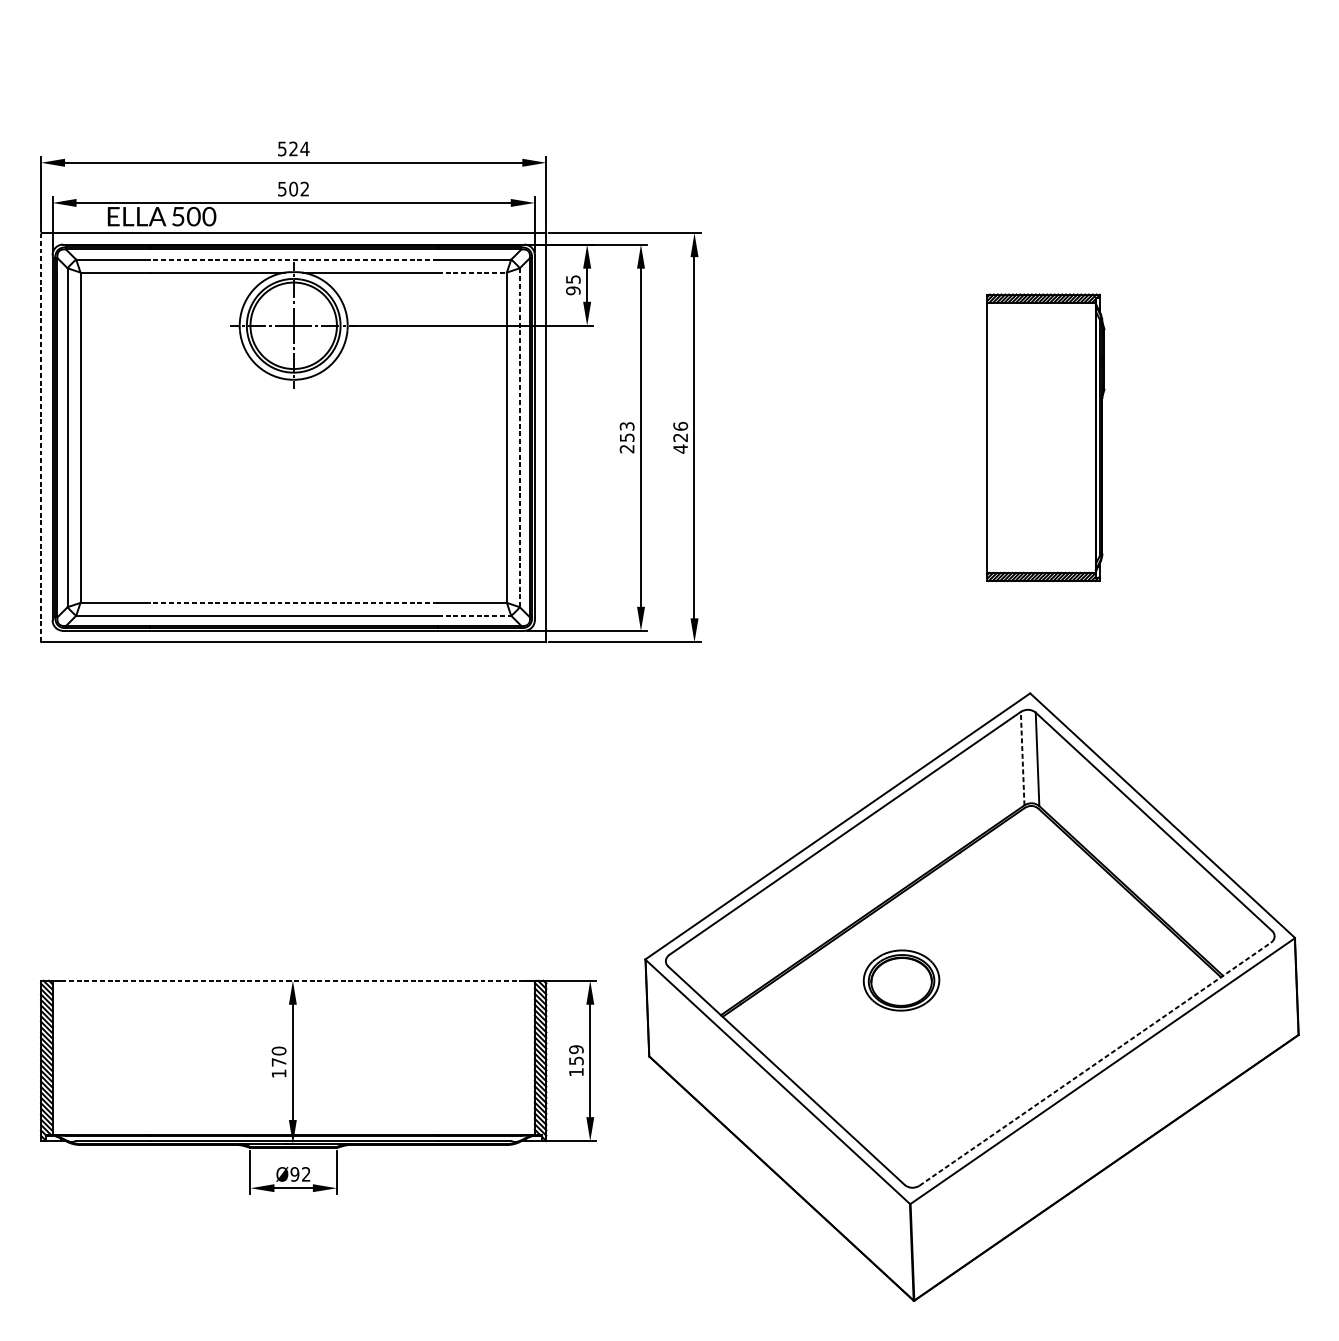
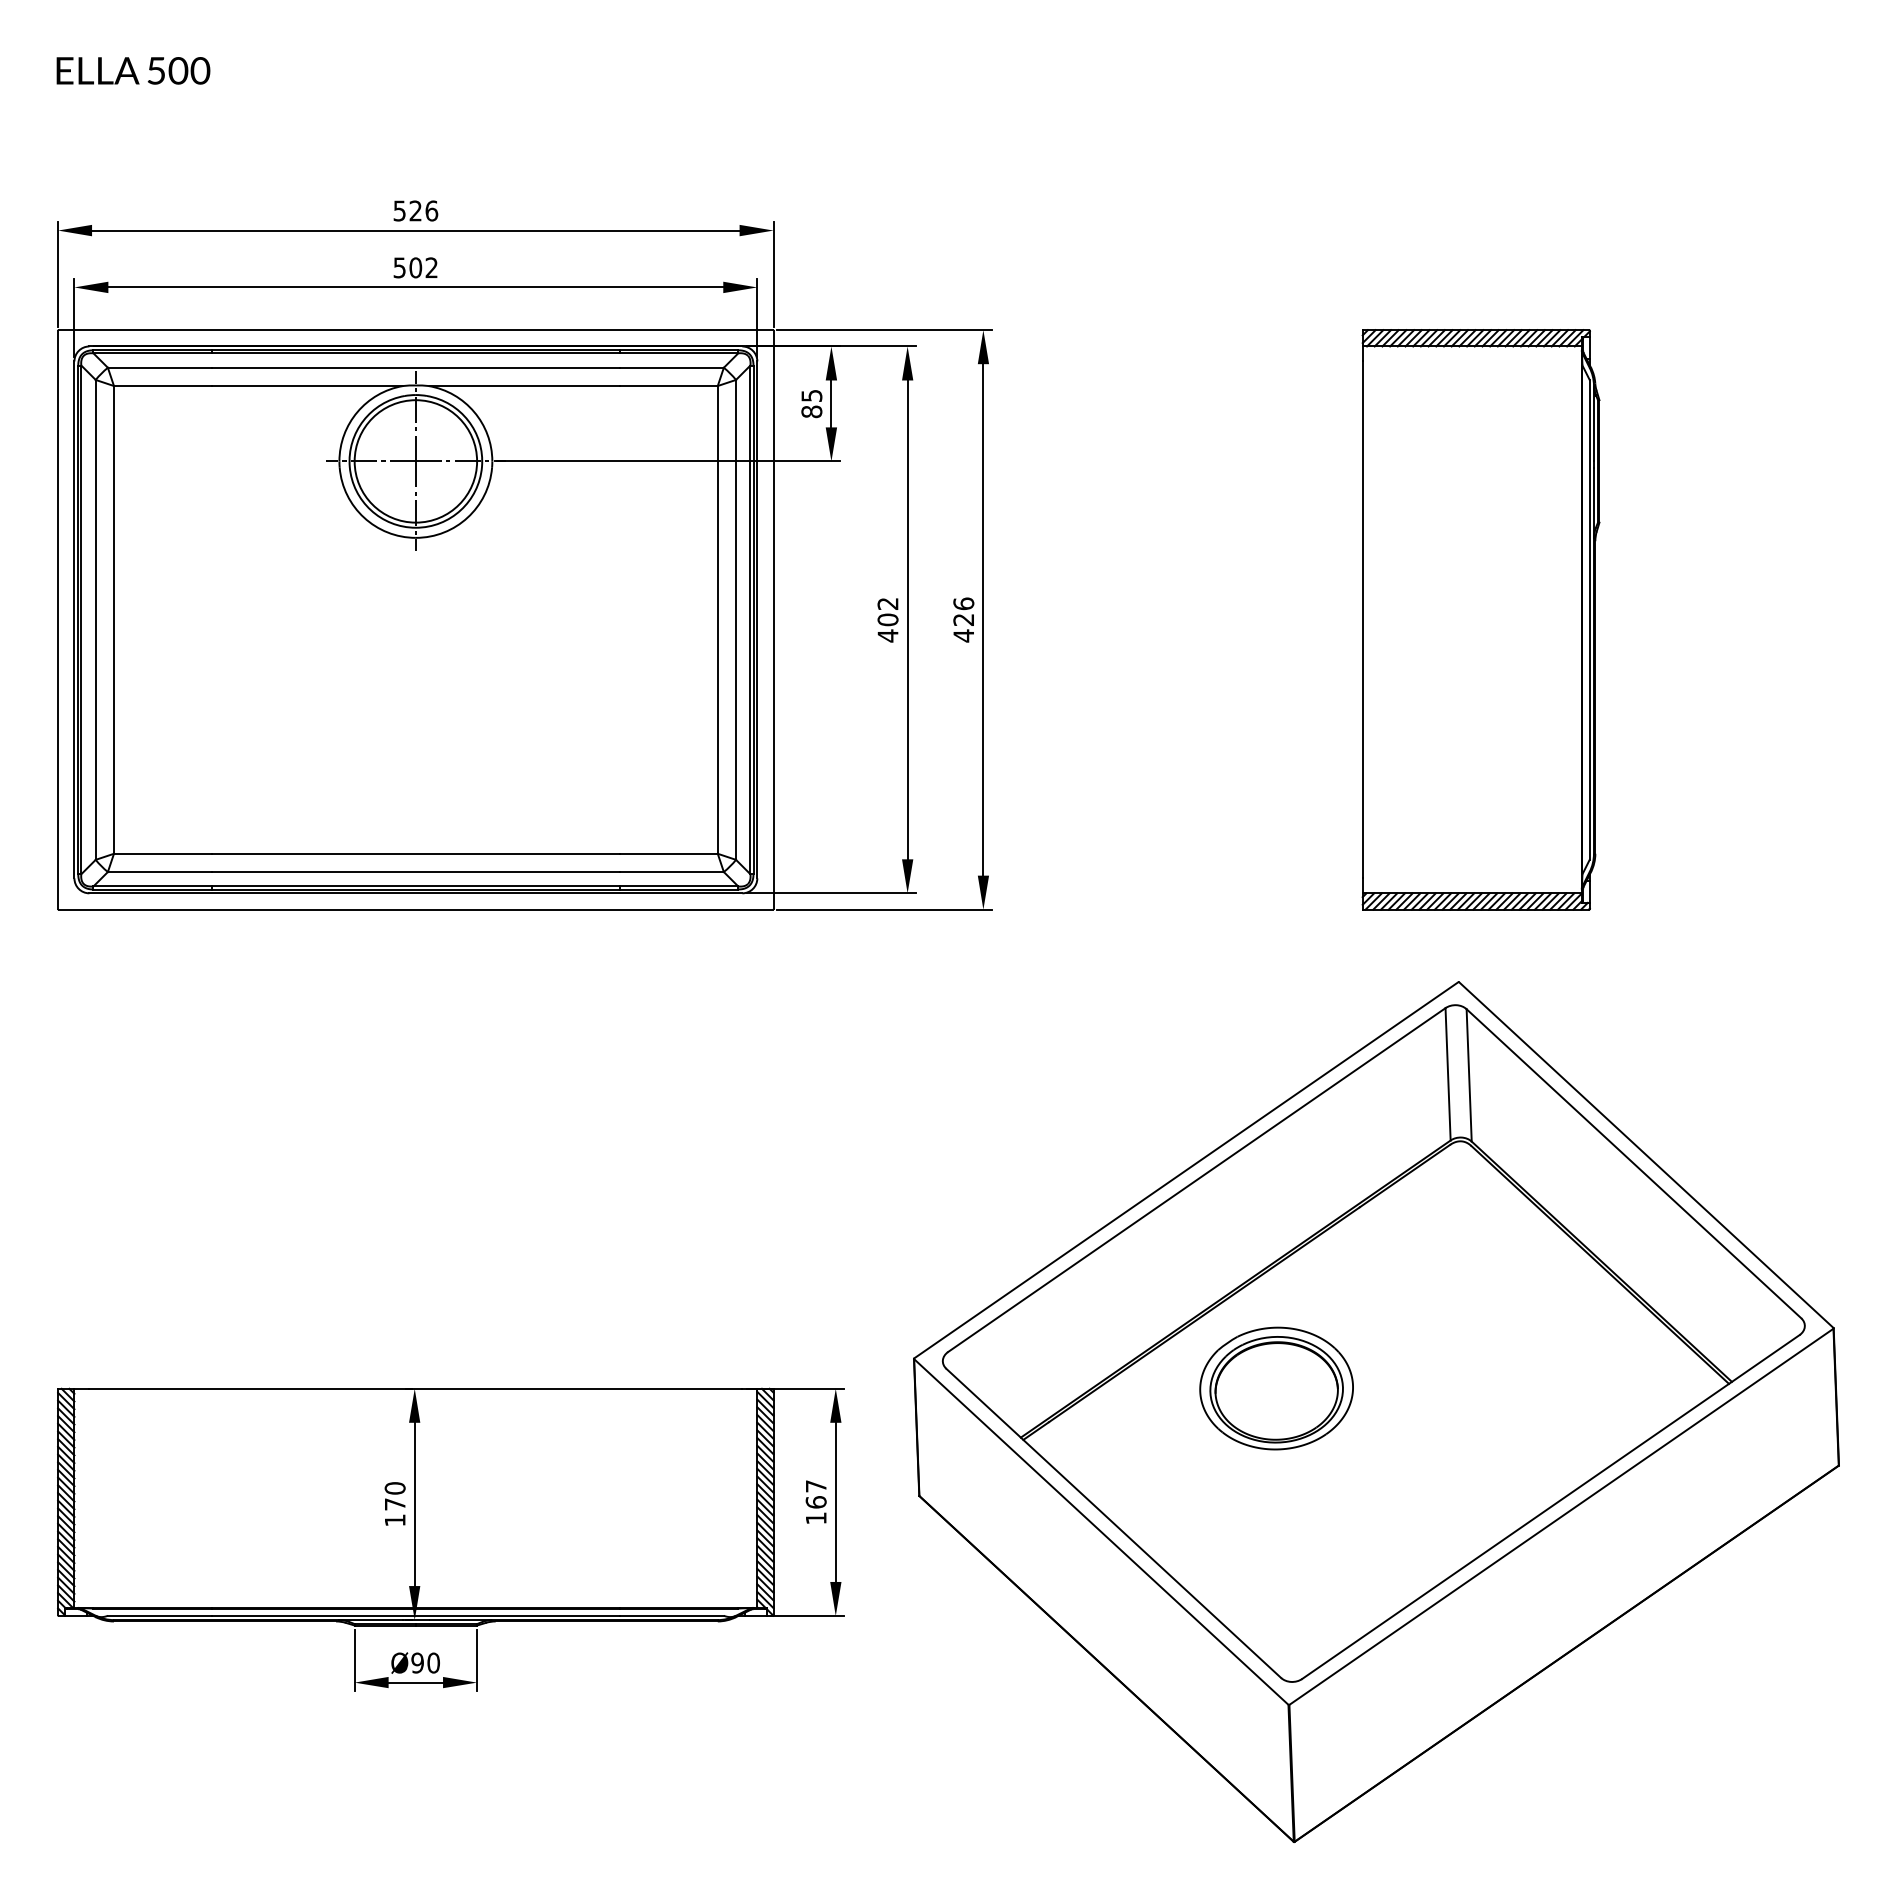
text: (304, 148) -> (431, 210), 524 -> 526
text: (162, 216) -> (133, 70), moved
line: (293, 259) -> (415, 367), dashed -> solid
line: (472, 272) -> (668, 386), dashed -> solid
text: (573, 290) -> (811, 411), 95 -> 85
line: (41, 437) -> (58, 619), dashed -> solid
line: (520, 437) -> (736, 619), dashed -> solid
part: (1045, 437) -> (1480, 619), size x1.43
text: (626, 438) -> (887, 620), 253 -> 402
line: (293, 602) -> (415, 853), dashed -> solid
line: (474, 616) -> (671, 872), dashed -> solid
line: (1022, 758) -> (1448, 1073), dashed -> solid
line: (293, 980) -> (415, 1388), dashed -> solid
part: (901, 980) -> (1276, 1388), size x1.43
text: (575, 1055) -> (815, 1494), 159 -> 167
line: (1095, 1063) -> (1551, 1506), dashed -> solid
text: (306, 1174) -> (433, 1662), Ø92 -> Ø90

